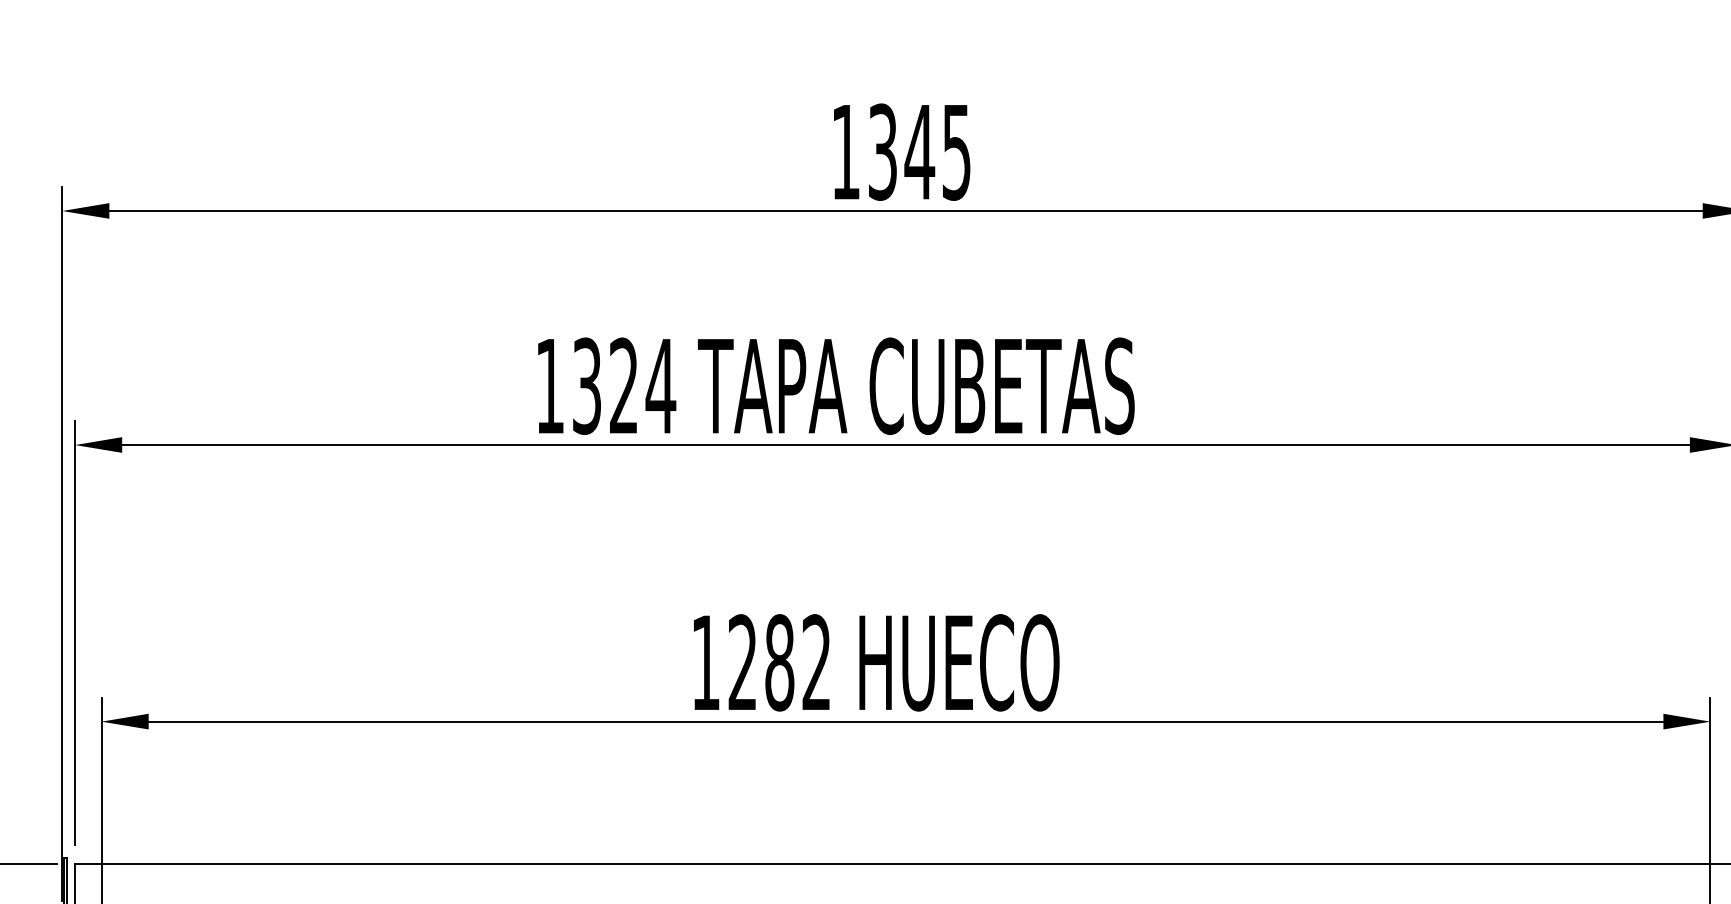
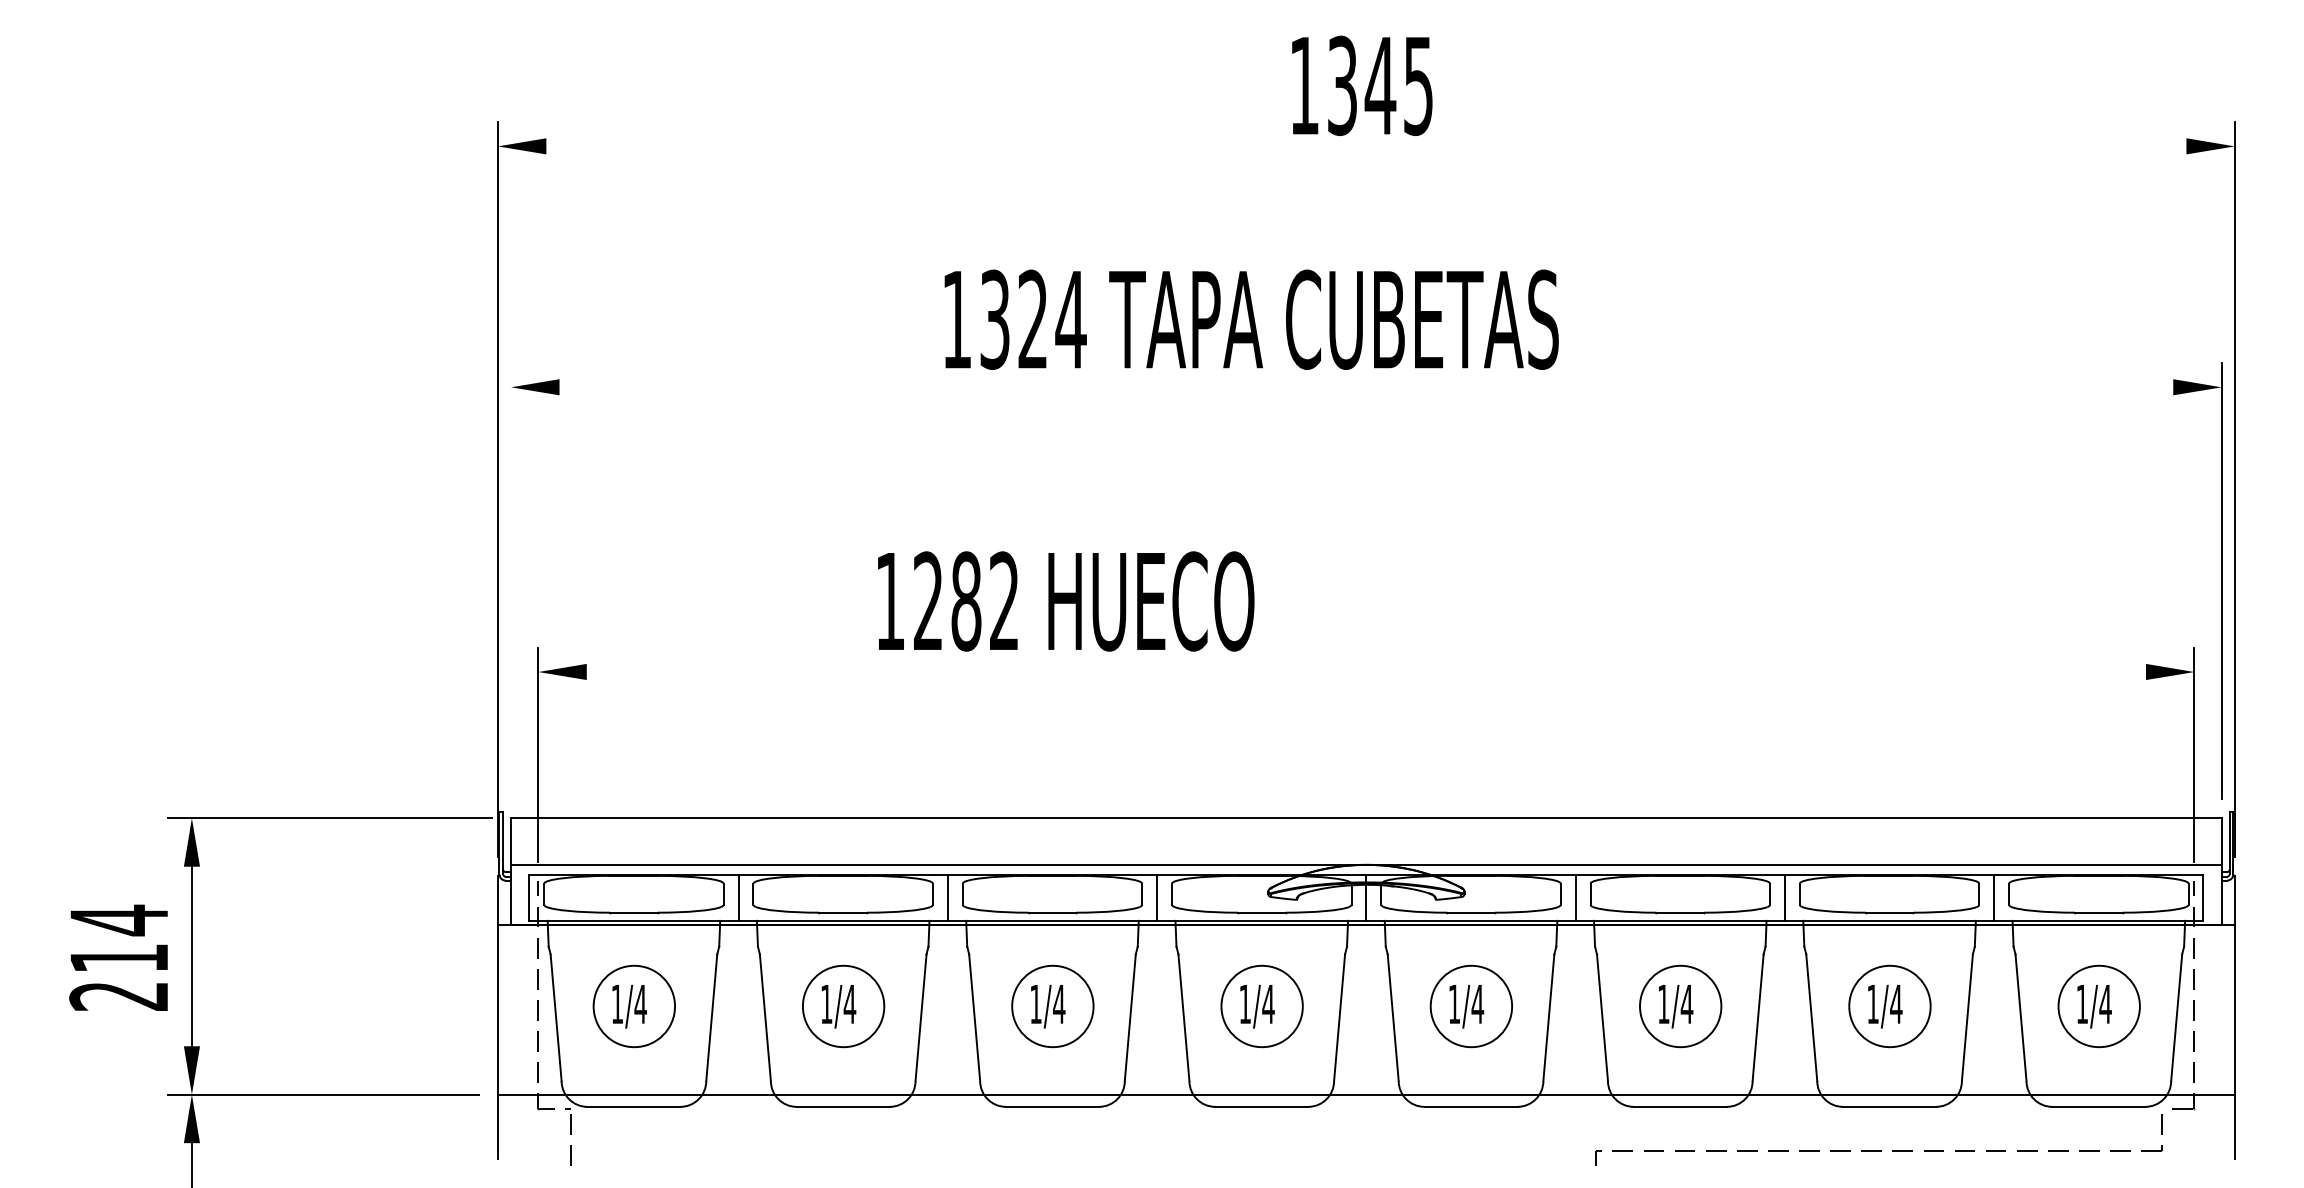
line: (906, 211) -> (1366, 146), removed
text: (836, 385) -> (1251, 319), moved
line: (906, 445) -> (1366, 387), removed
line: (75, 632) -> (511, 580), removed
text: (876, 662) -> (1066, 601), moved
line: (906, 722) -> (1366, 672), removed

